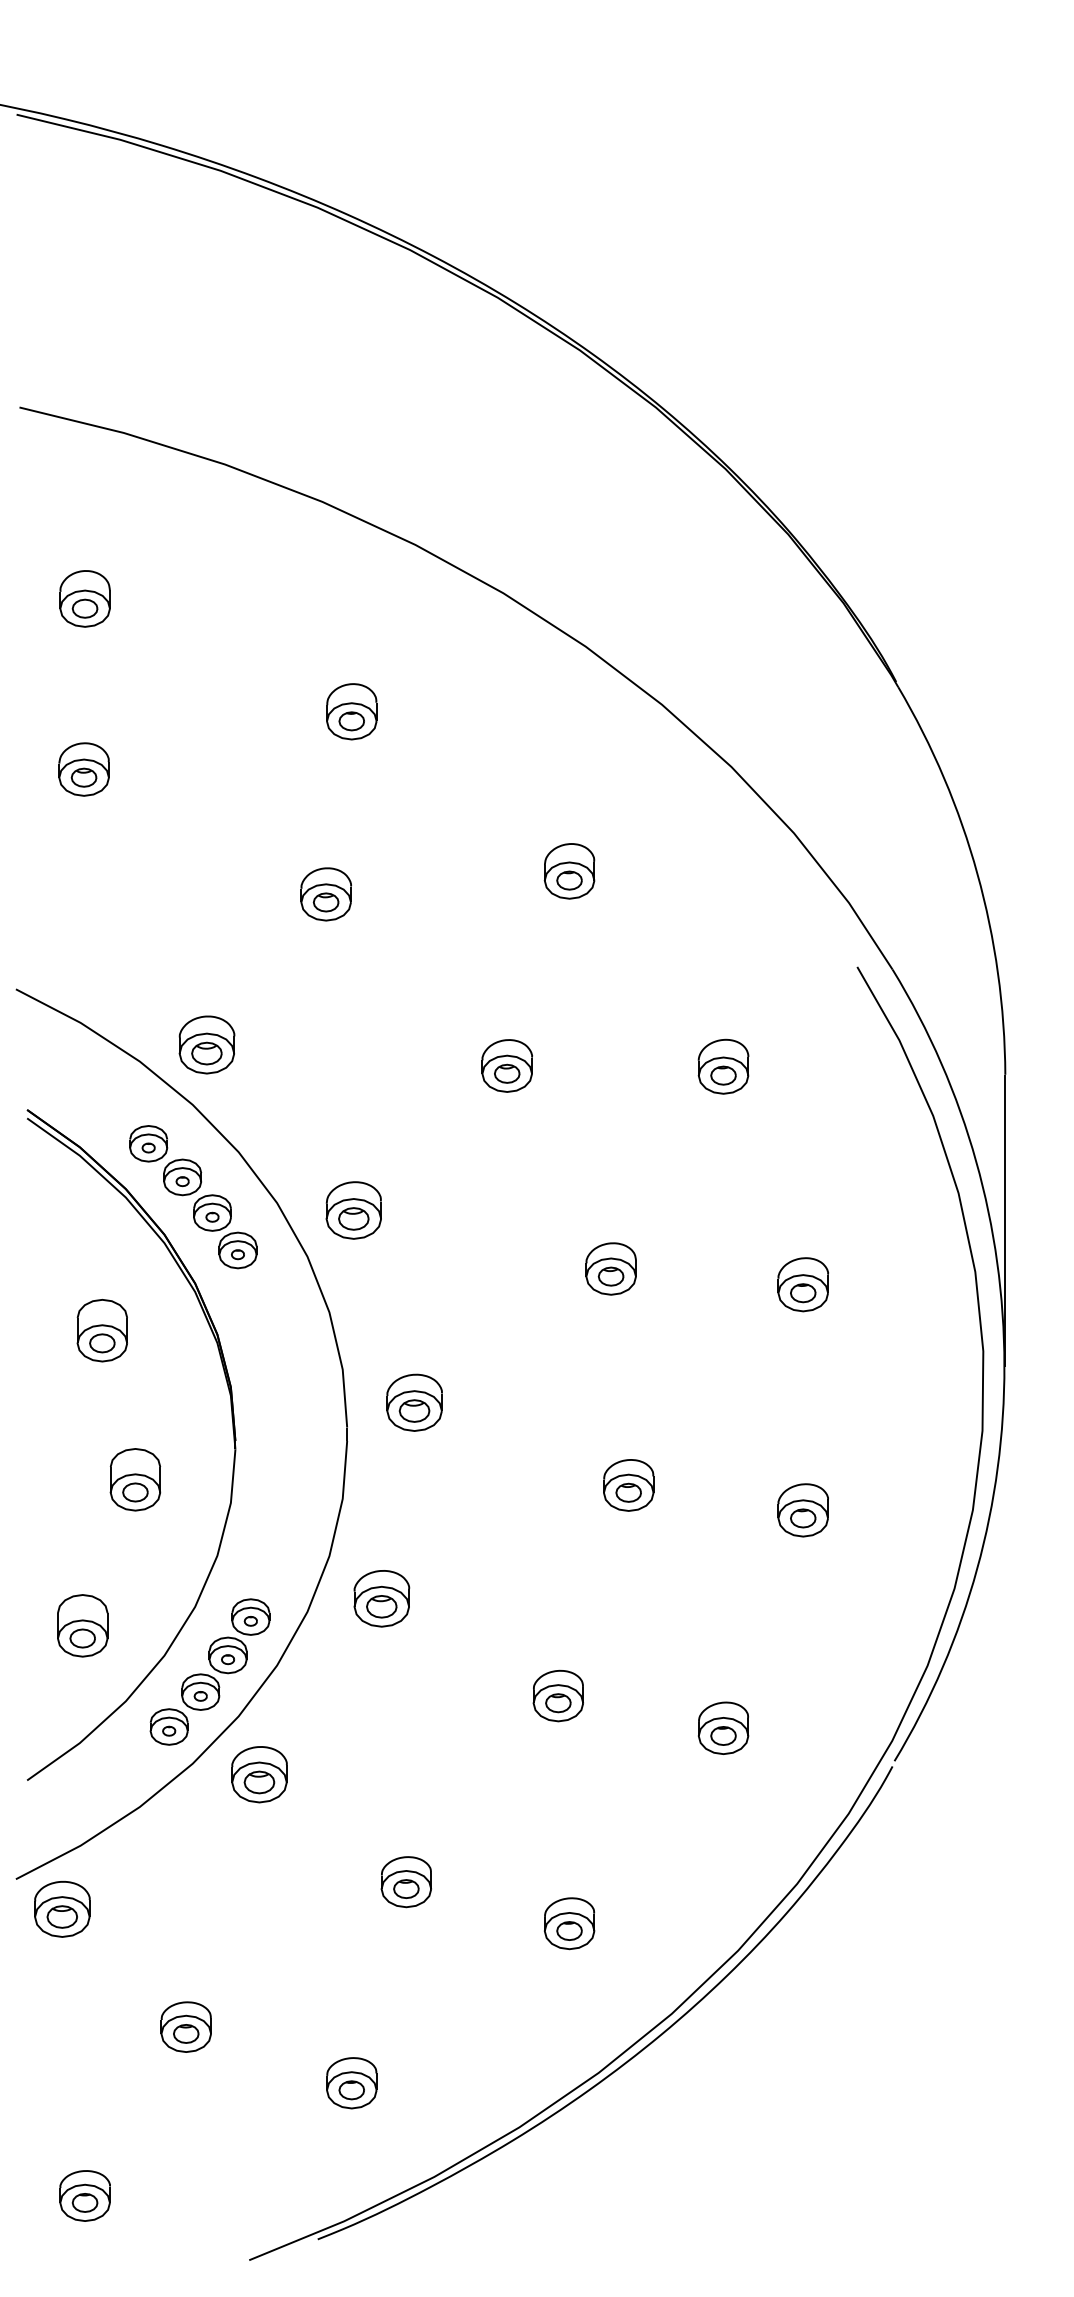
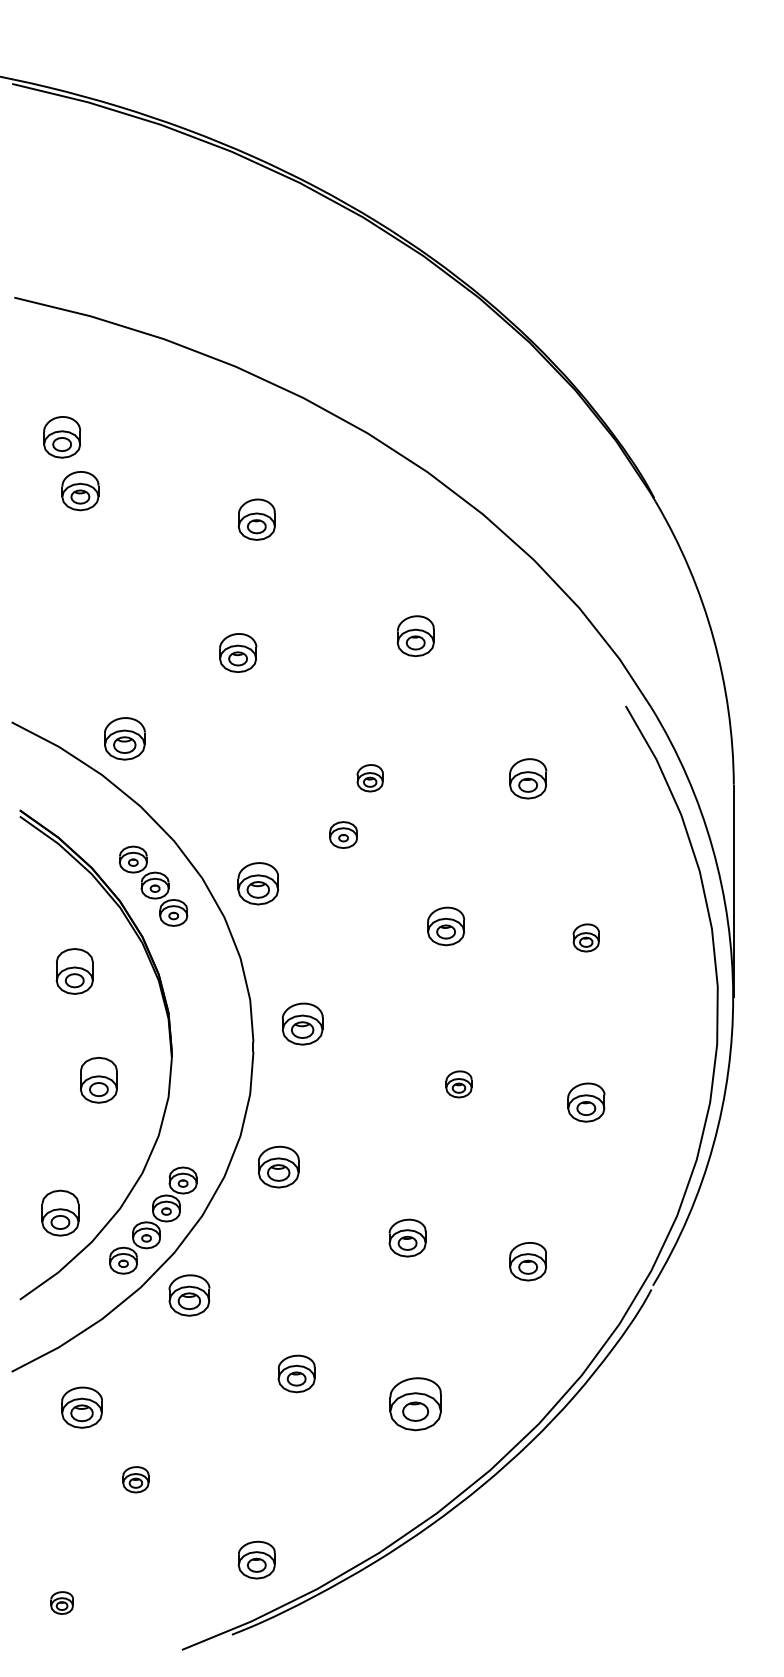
part: (83, 769) -> (79, 491), moved
part: (206, 1044) -> (124, 738), moved
part: (506, 1065) -> (369, 777), size x0.7
part: (148, 1143) -> (343, 834), moved
part: (802, 1284) -> (585, 937), size x0.7
part: (628, 1485) -> (458, 1084), size x0.7
part: (82, 1625) -> (60, 1212), moved
part: (62, 1909) -> (82, 1407), moved
part: (569, 1923) -> (415, 1404), size x1.4
part: (185, 2026) -> (135, 1479), size x0.7
part: (351, 2083) -> (256, 1560), moved
part: (84, 2195) -> (61, 1602), size x0.6

